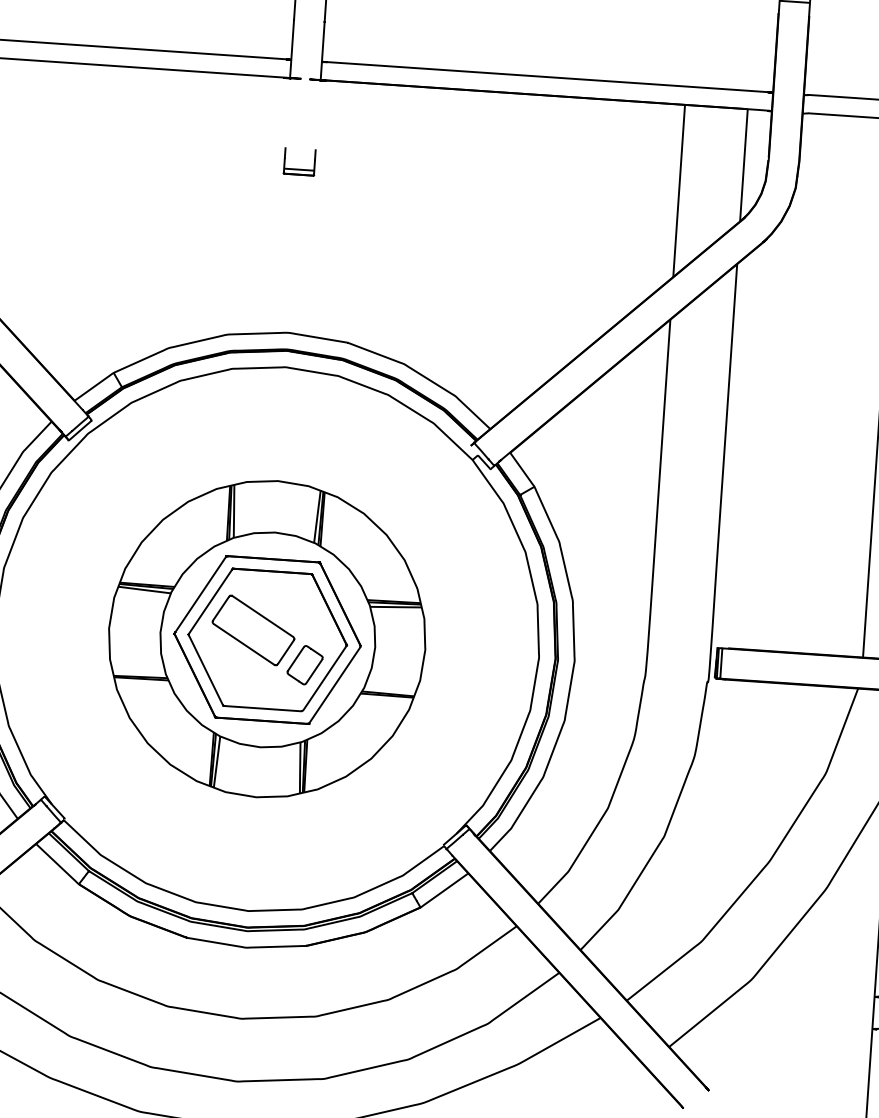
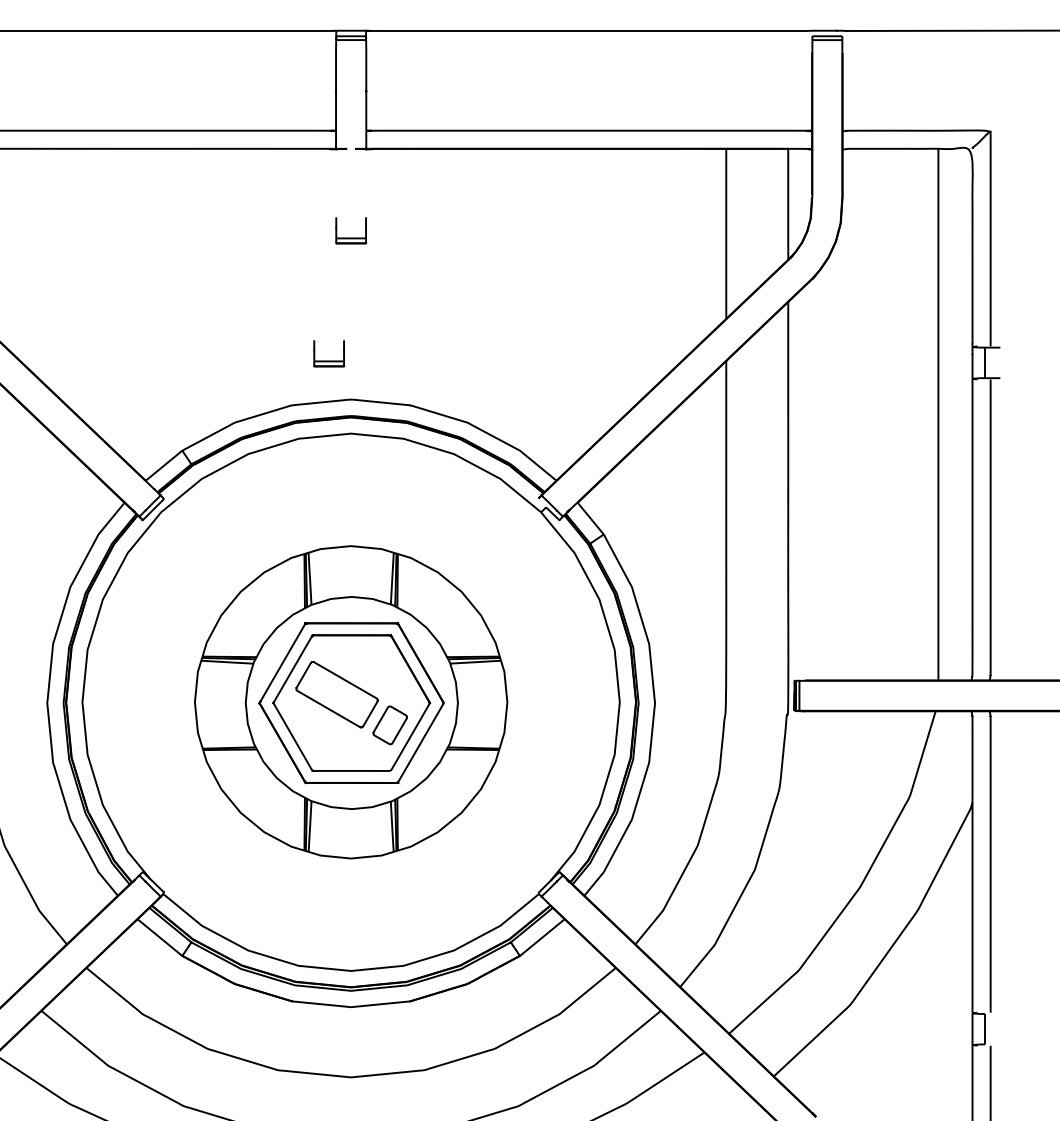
part: (268, 291) -> (329, 360), added

